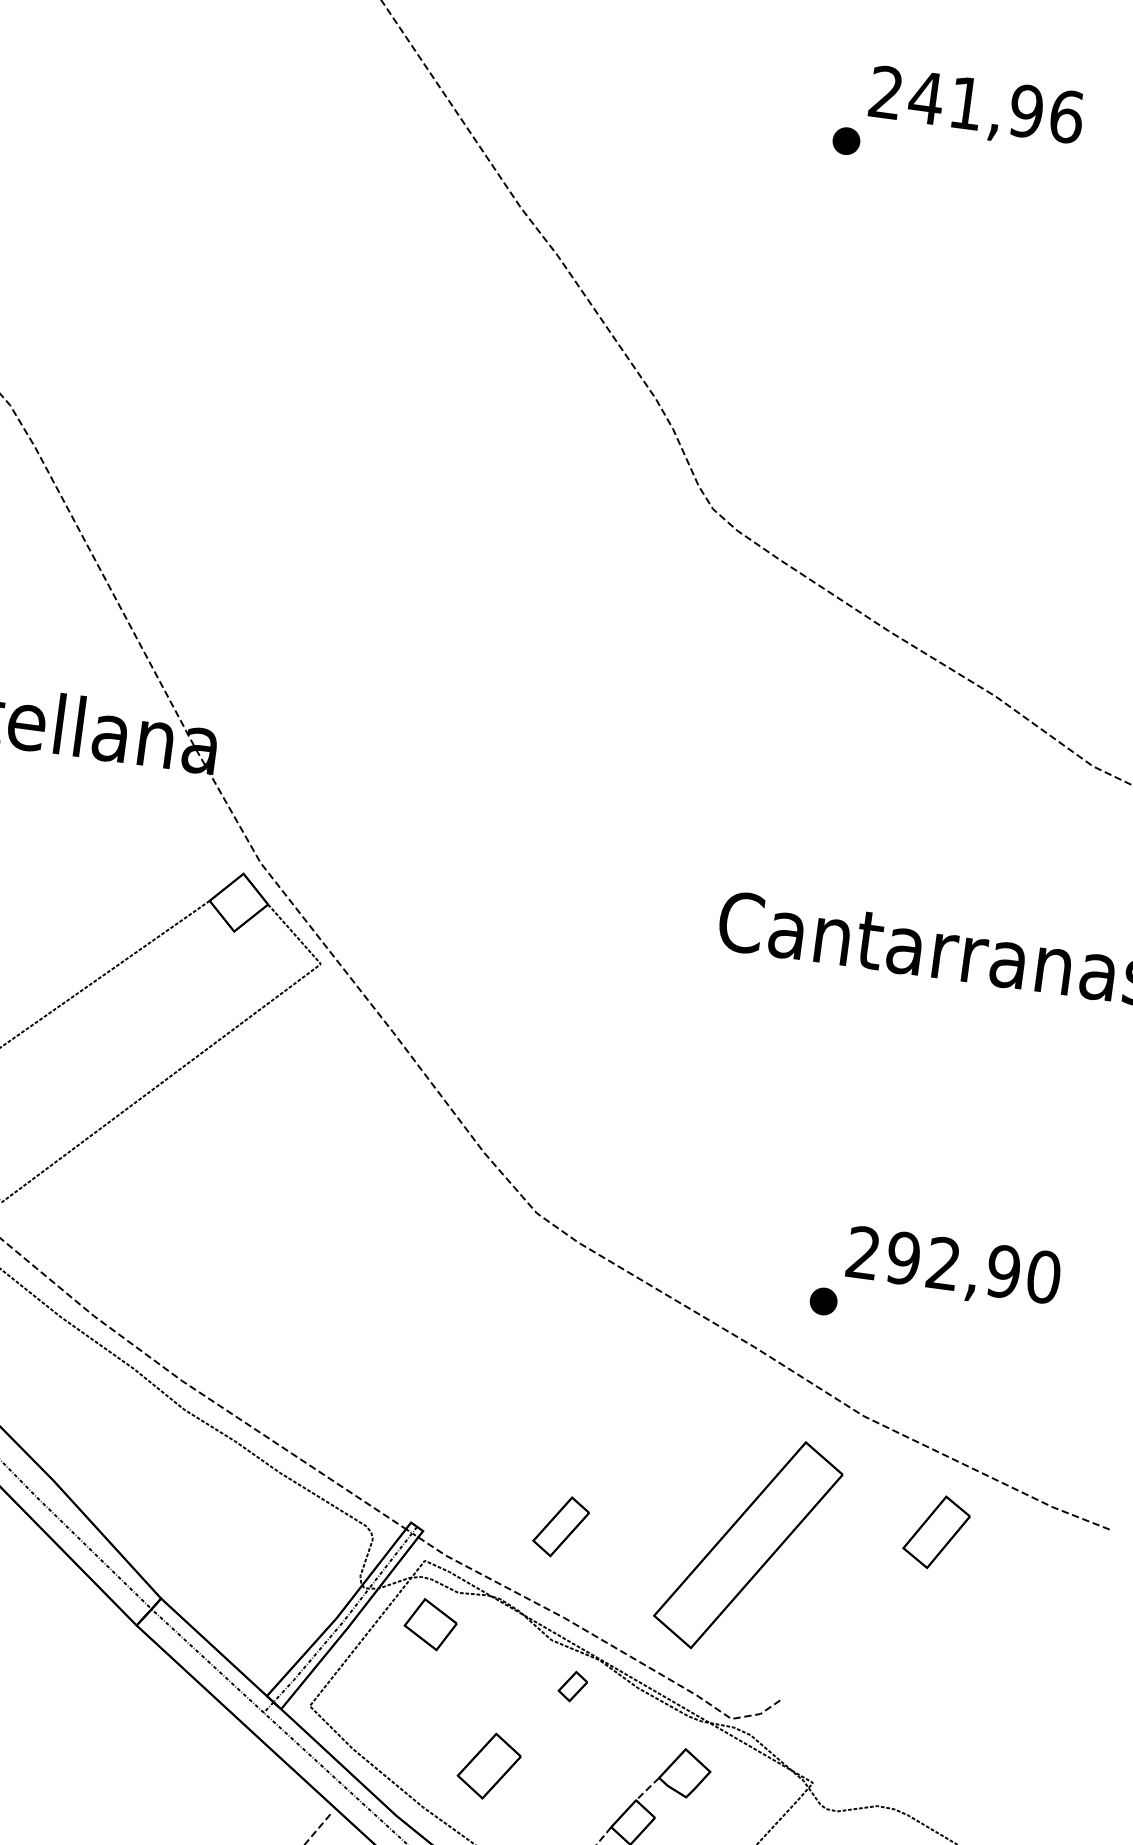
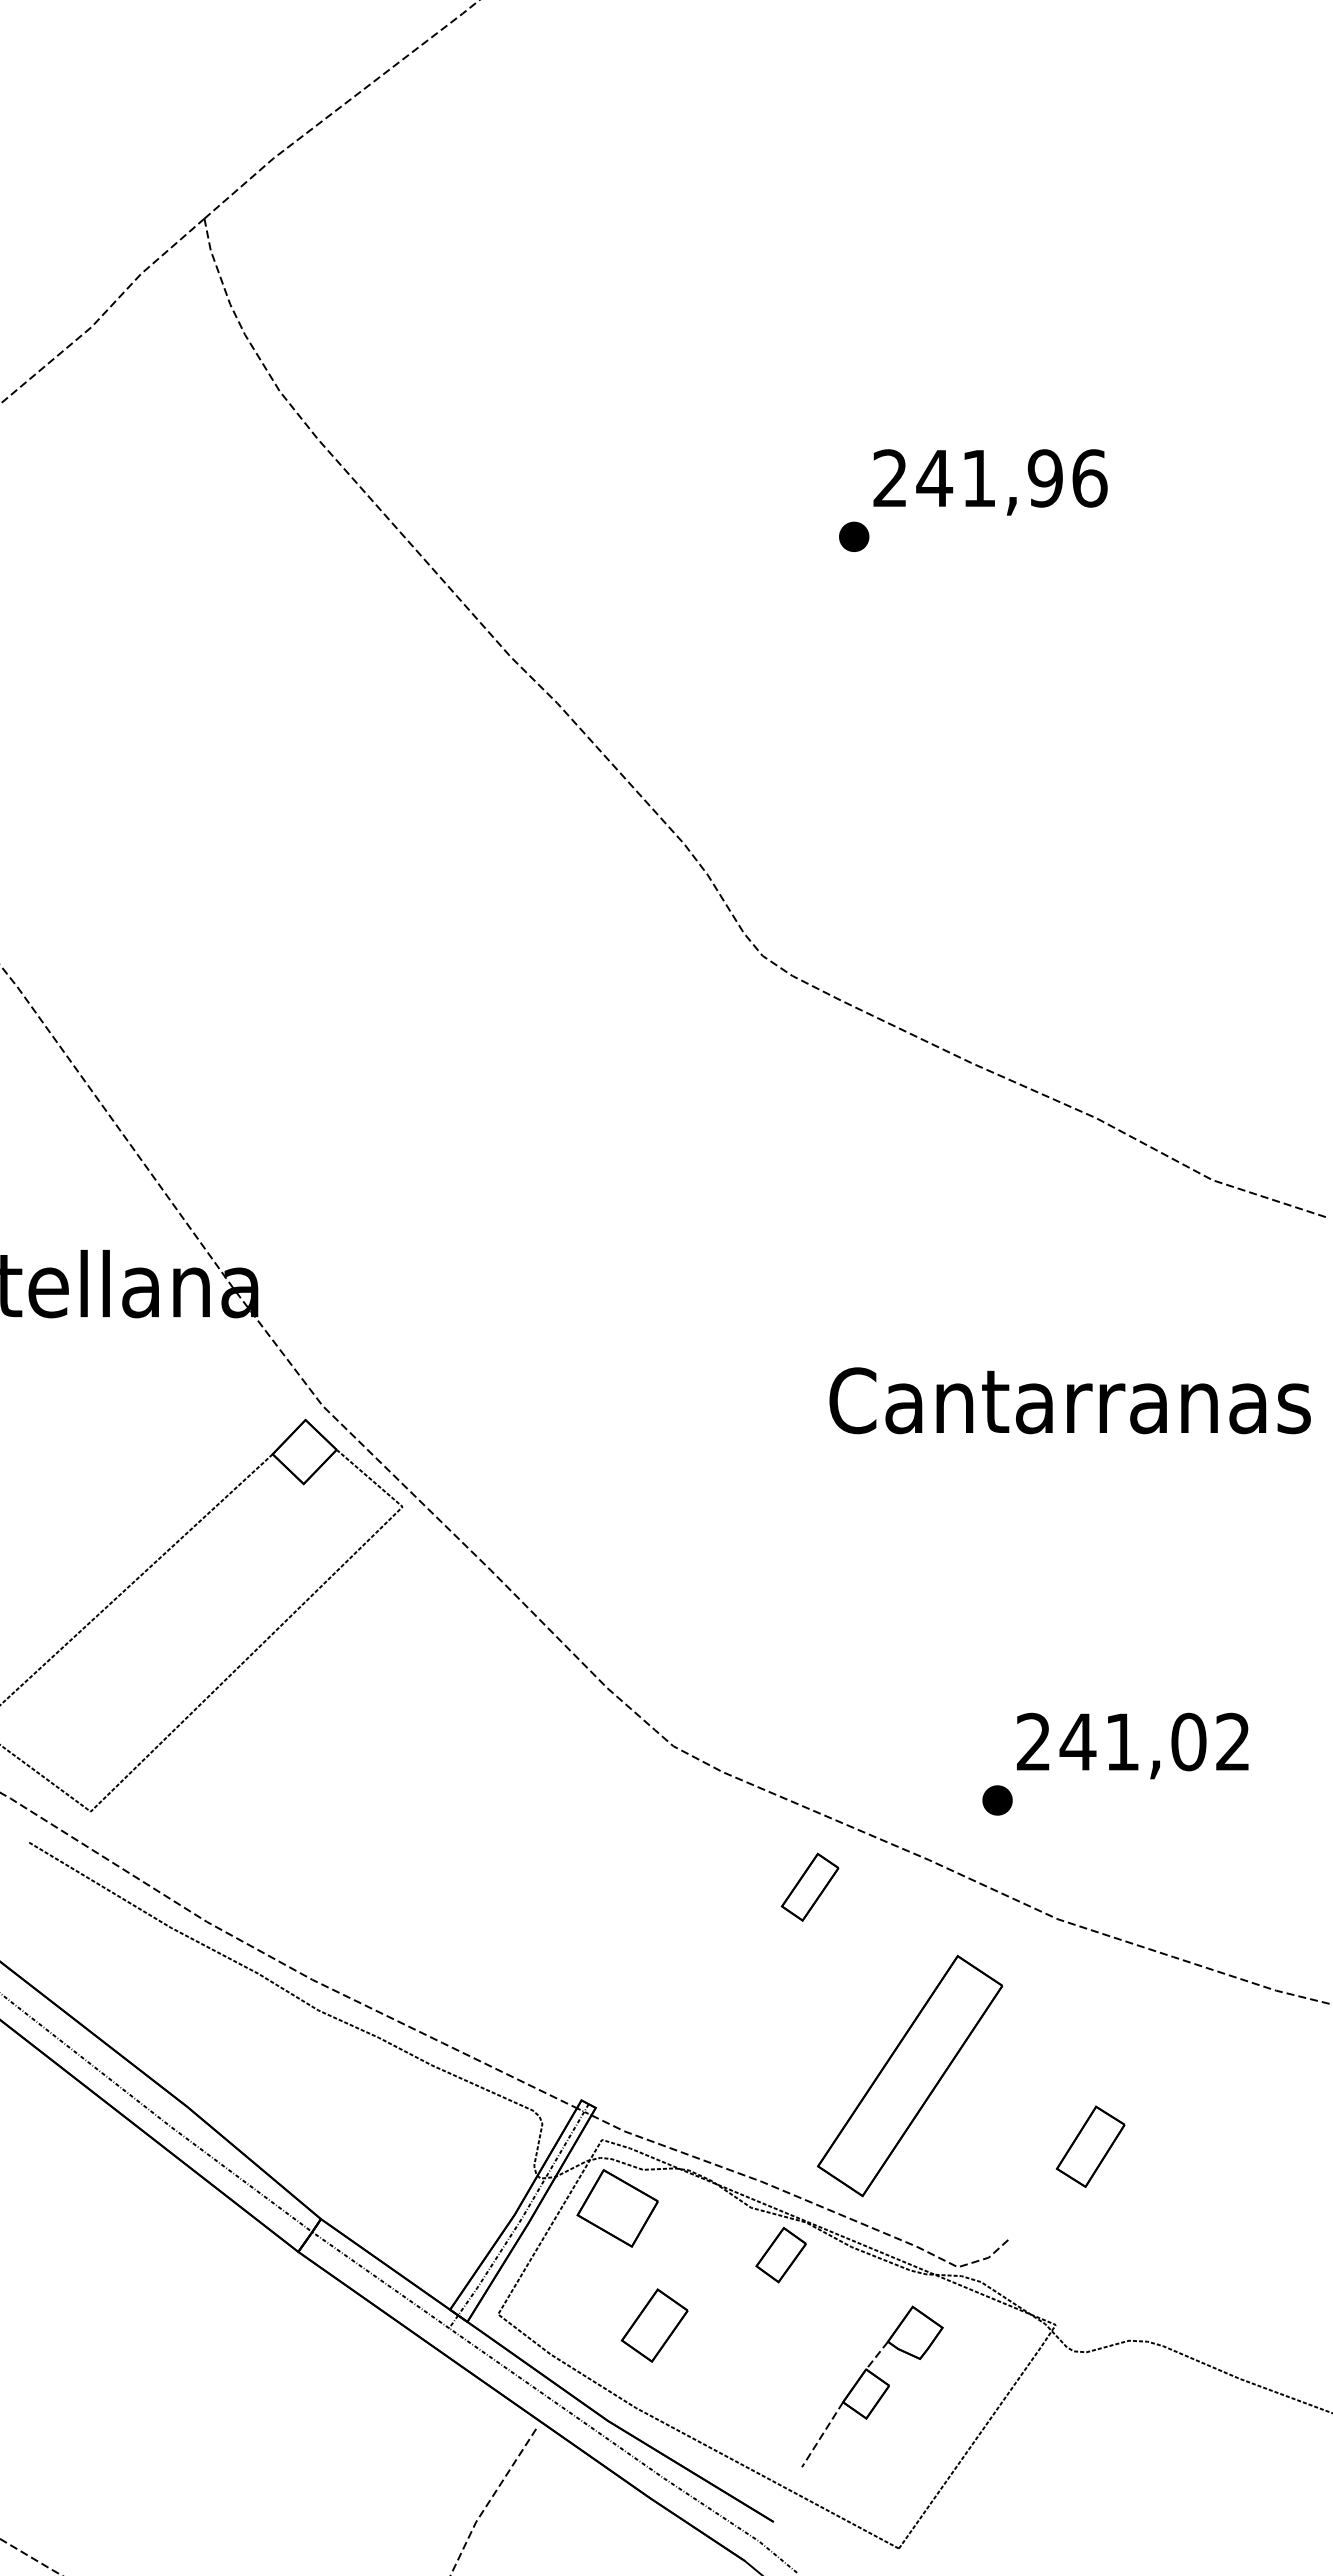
text: (972, 1267) -> (1154, 1741), 292,90 -> 241,02
part: (560, 1526) -> (809, 1886), moved
part: (936, 1532) -> (1090, 2146), moved
part: (747, 1545) -> (909, 2076), moved
part: (430, 1624) -> (617, 2208), size x1.43
part: (572, 1686) -> (780, 2254), size x1.67
part: (489, 1766) -> (654, 2325), moved

